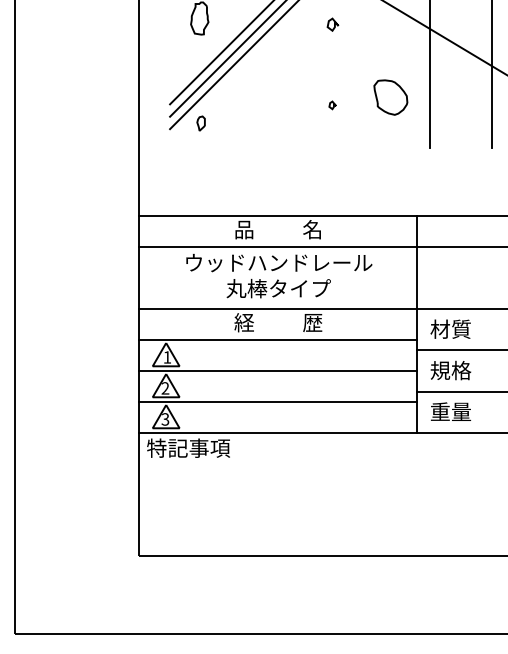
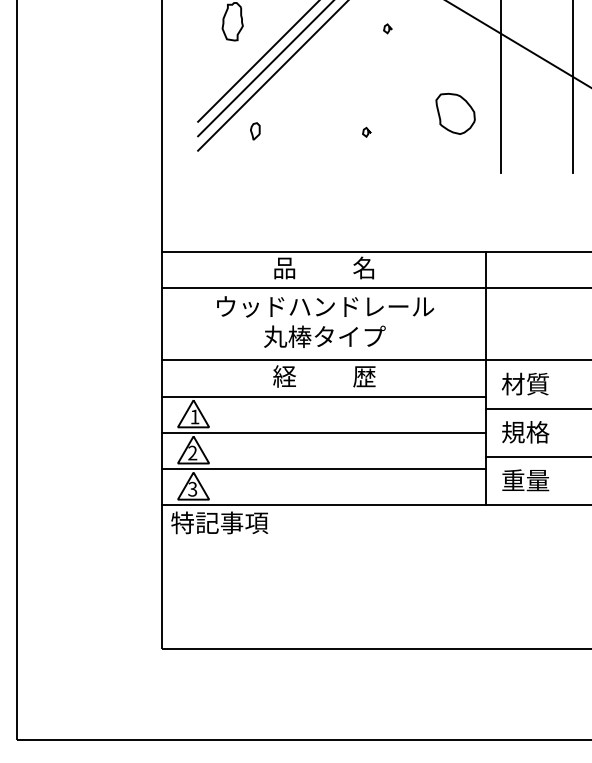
part: (332, 24) -> (387, 28), size x0.62
part: (332, 105) -> (366, 132), moved
part: (200, 123) -> (254, 131), moved

